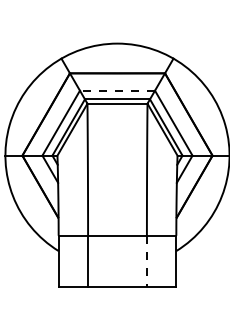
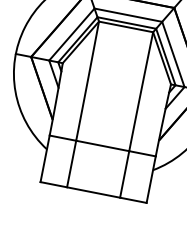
line: (117, 90) -> (128, 15), dashed -> solid
line: (146, 261) -> (124, 174), dashed -> solid

